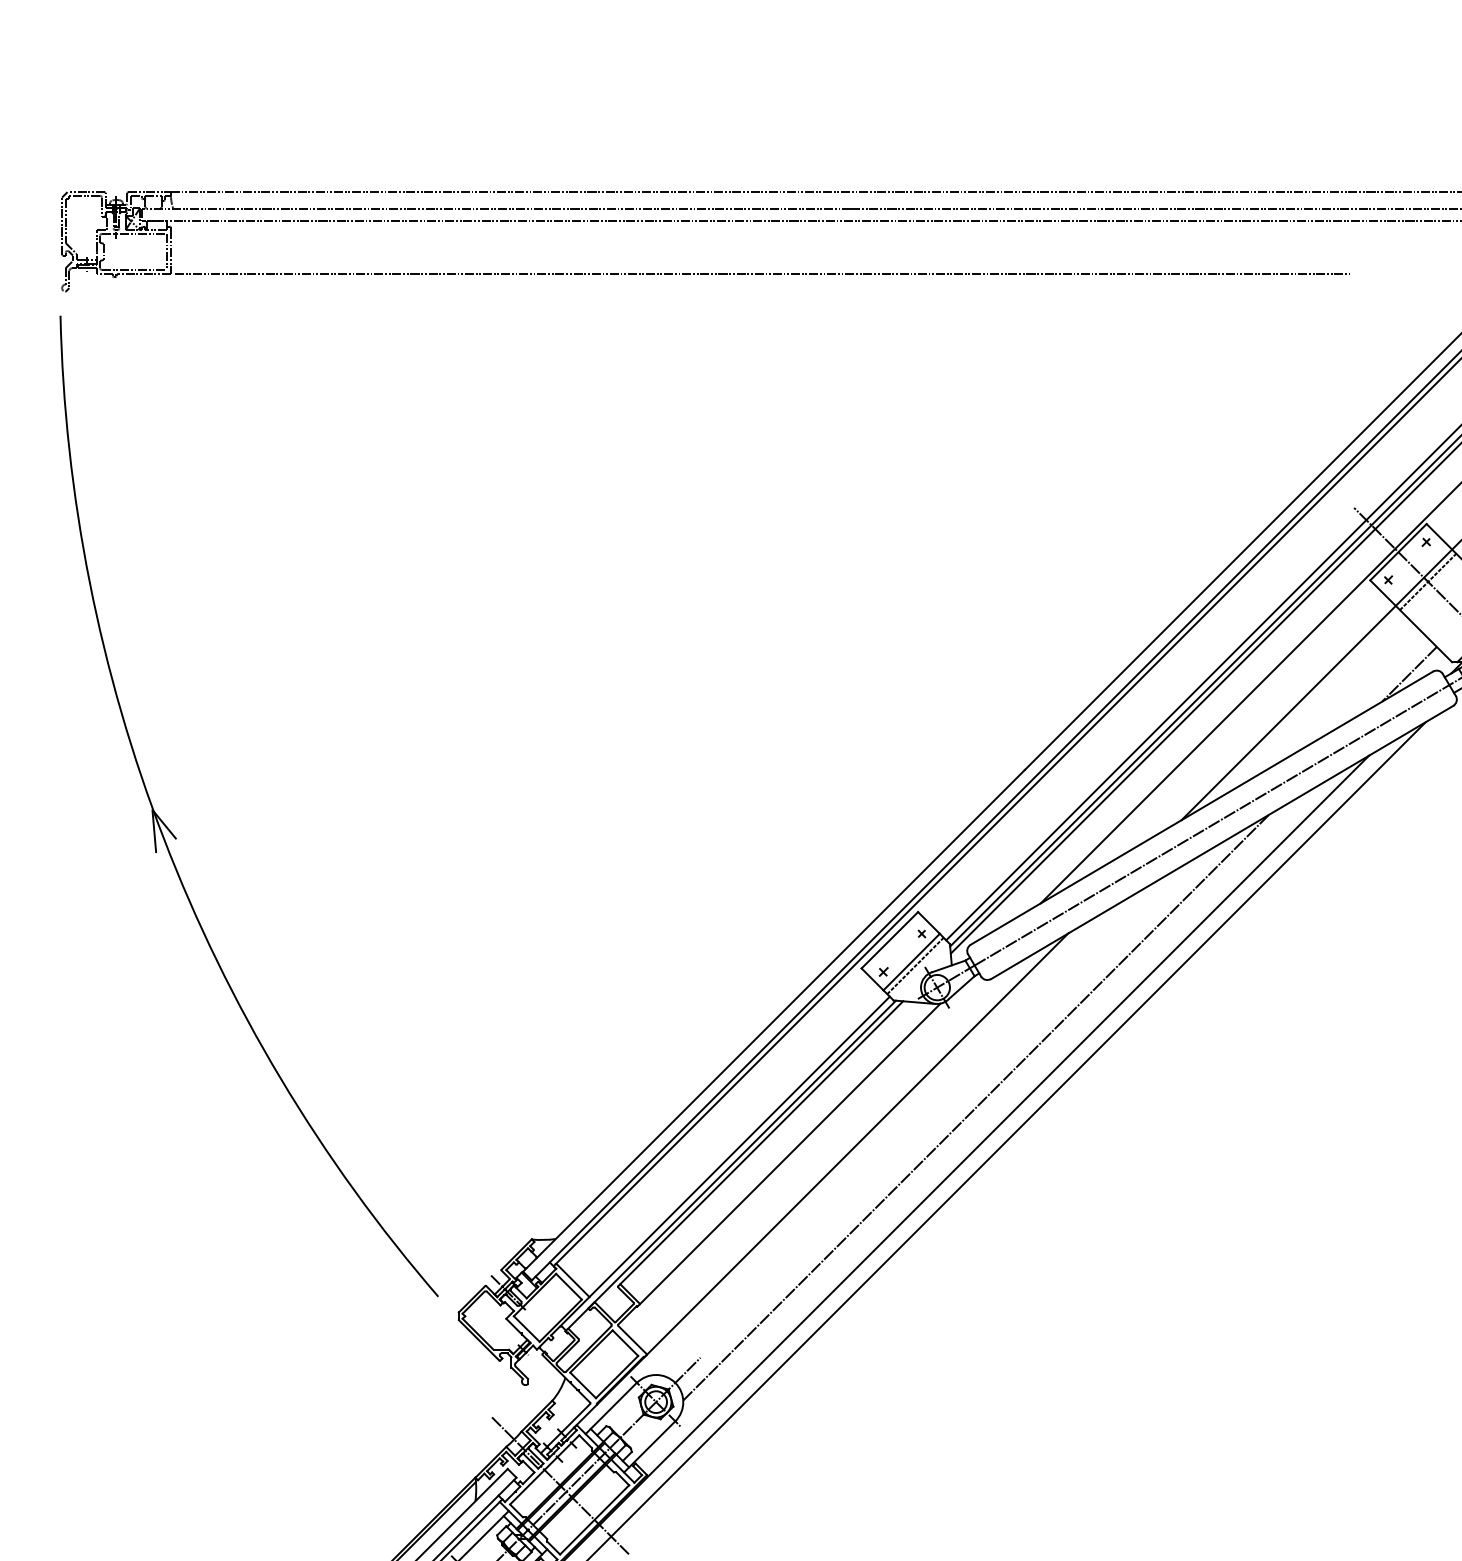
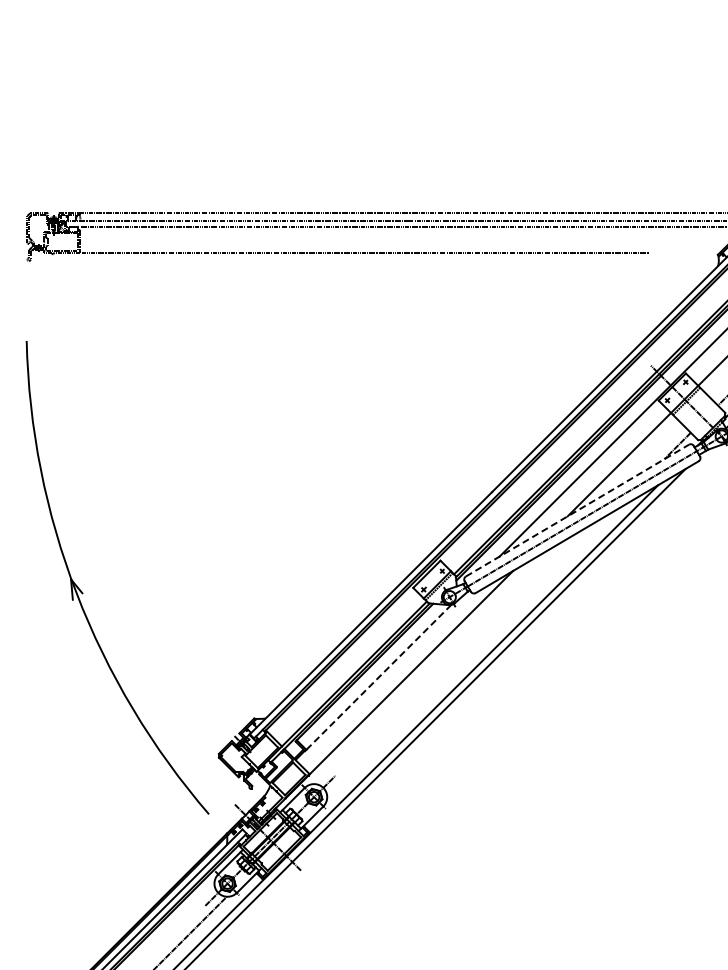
line: (1201, 807) -> (577, 510), solid -> dashed
part: (178, 839) -> (83, 593), moved
line: (976, 1106) -> (468, 654), removed
line: (791, 1154) -> (379, 677), solid -> dashed

